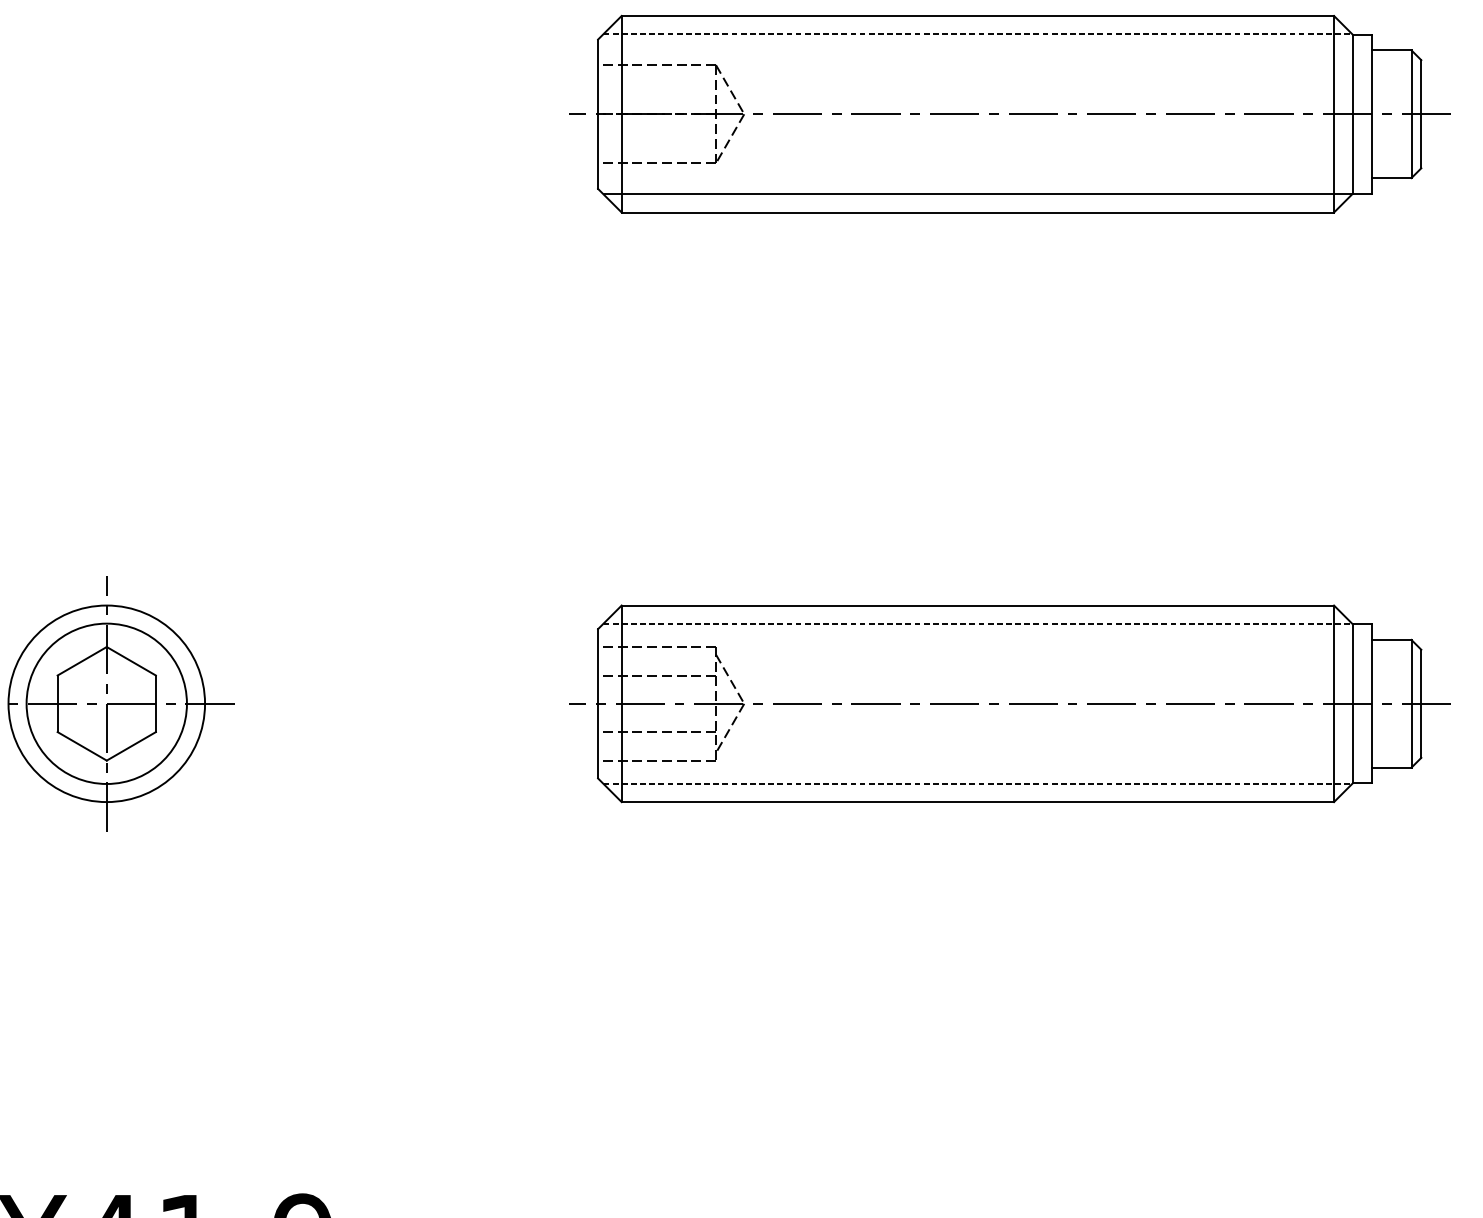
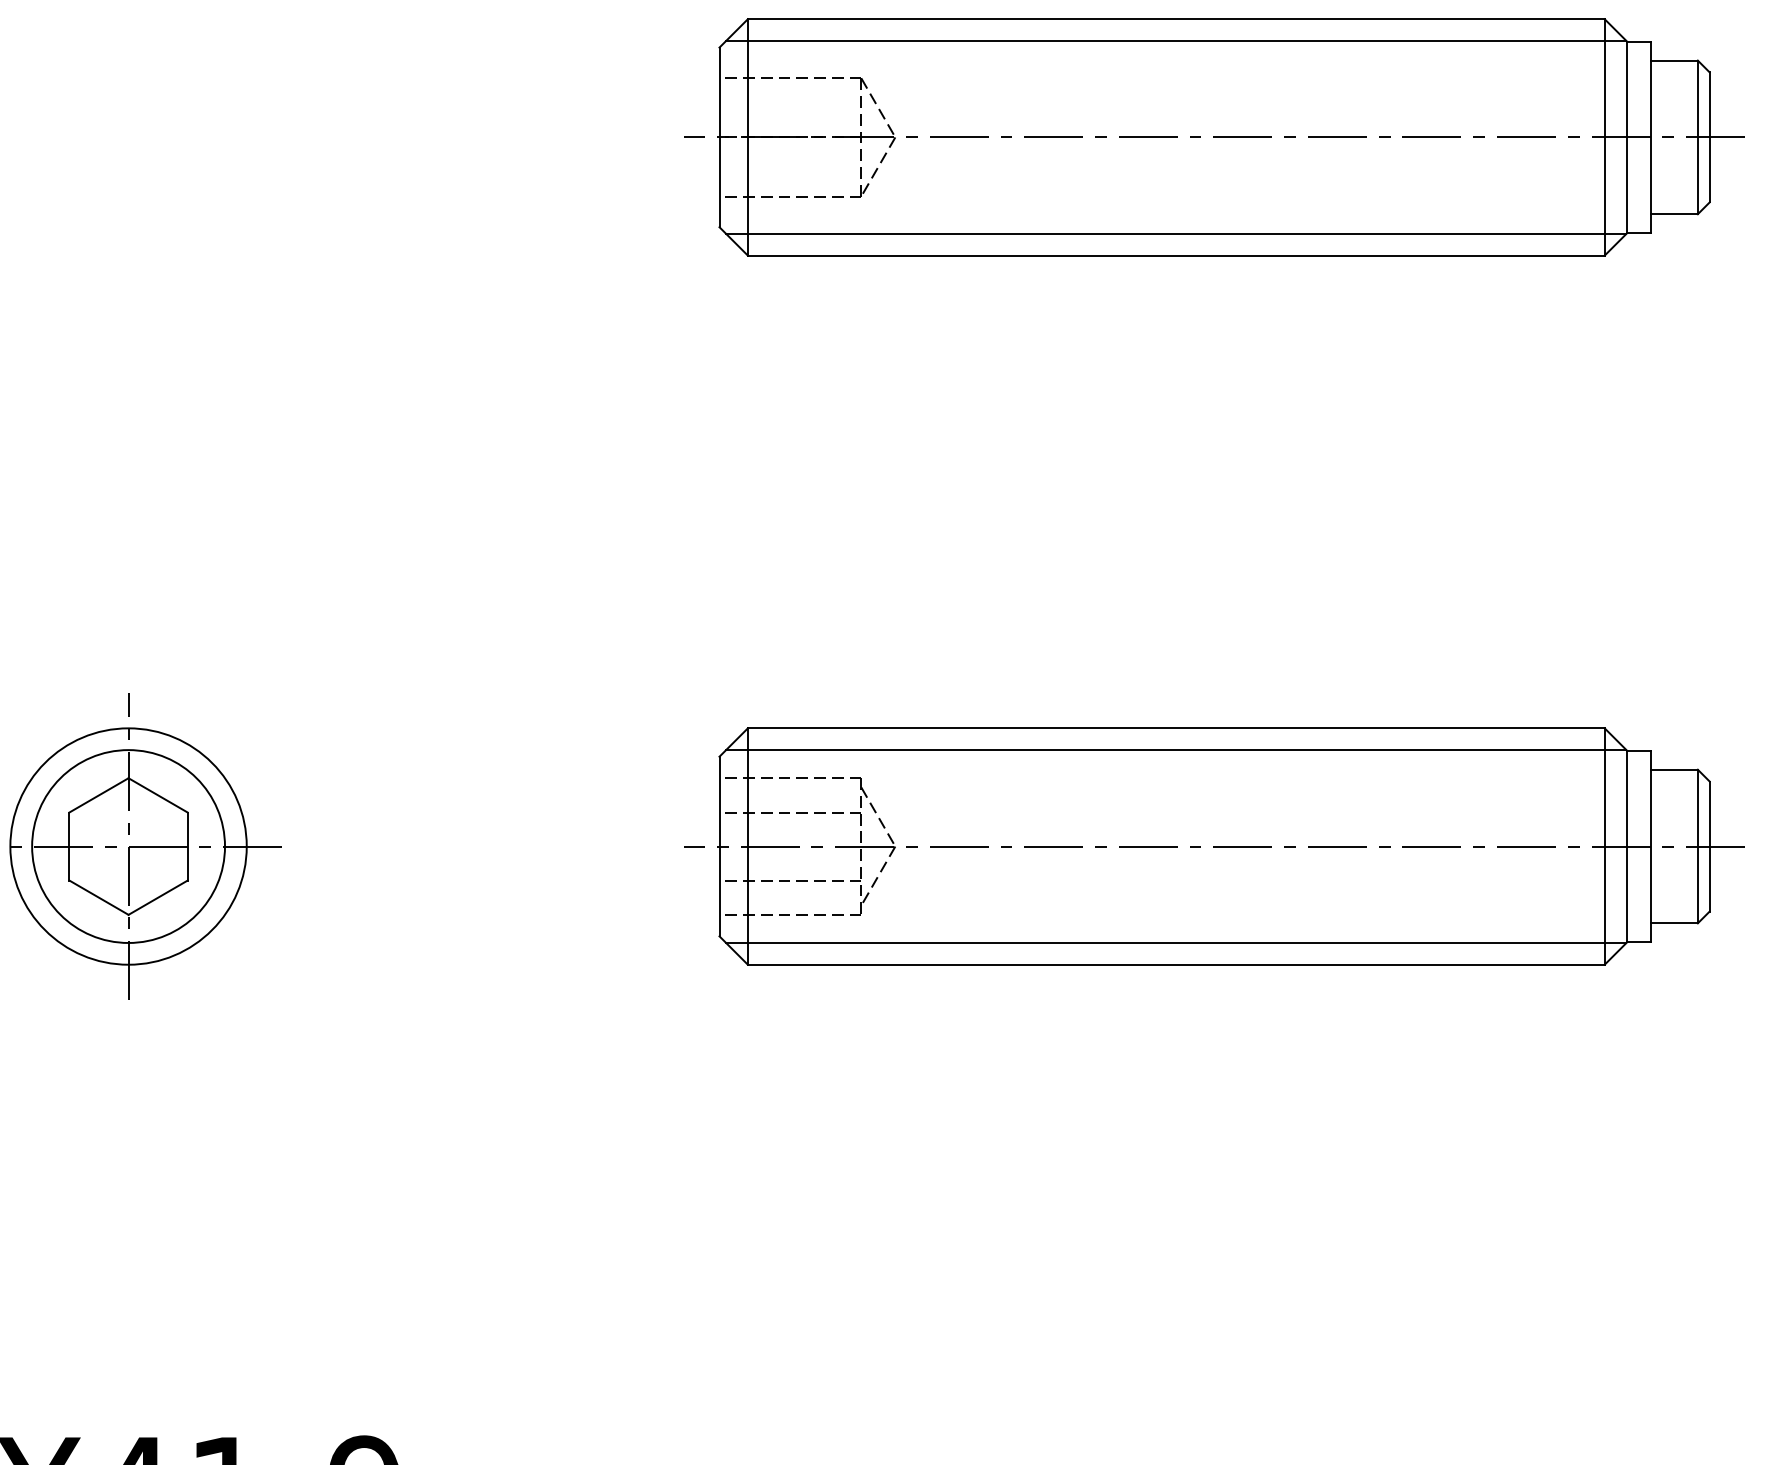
line: (978, 33) -> (1176, 40), dashed -> solid
line: (978, 623) -> (1176, 750), dashed -> solid
line: (978, 783) -> (1176, 942), dashed -> solid

